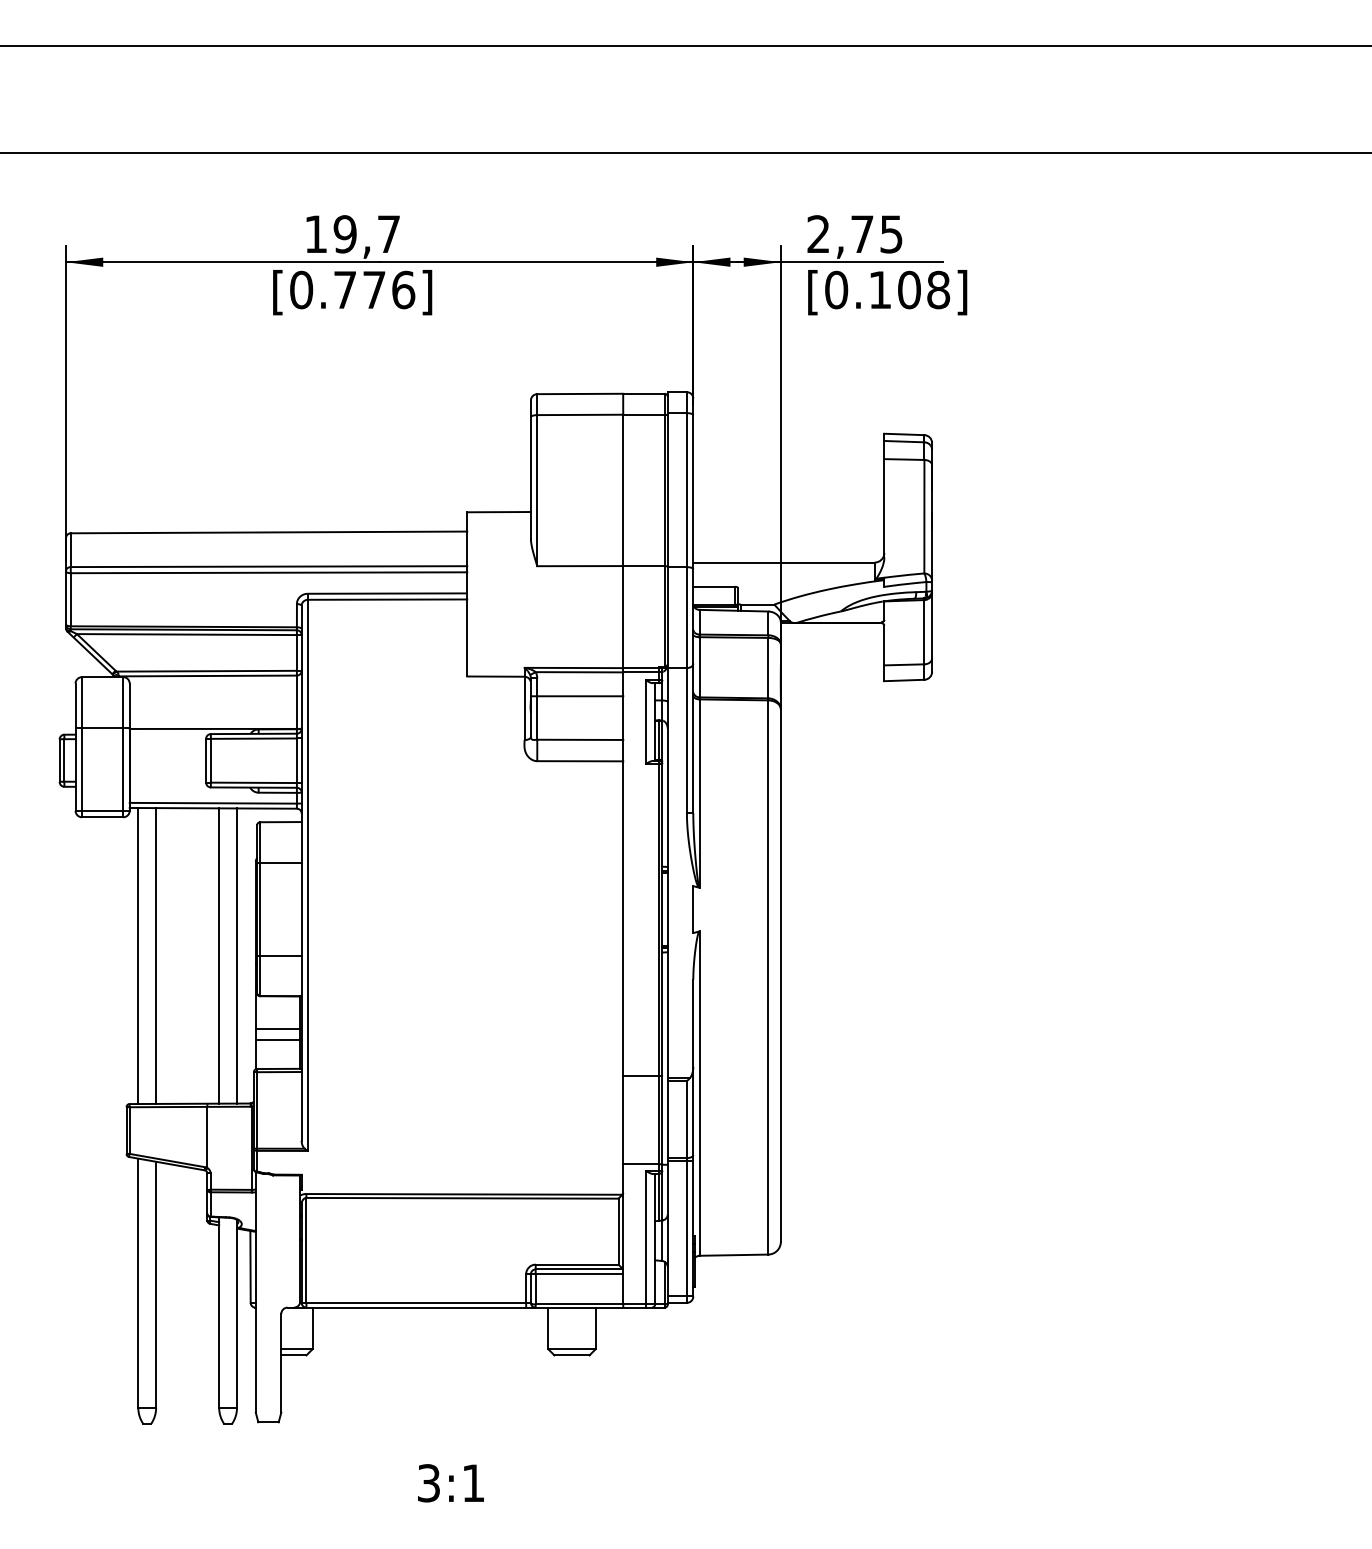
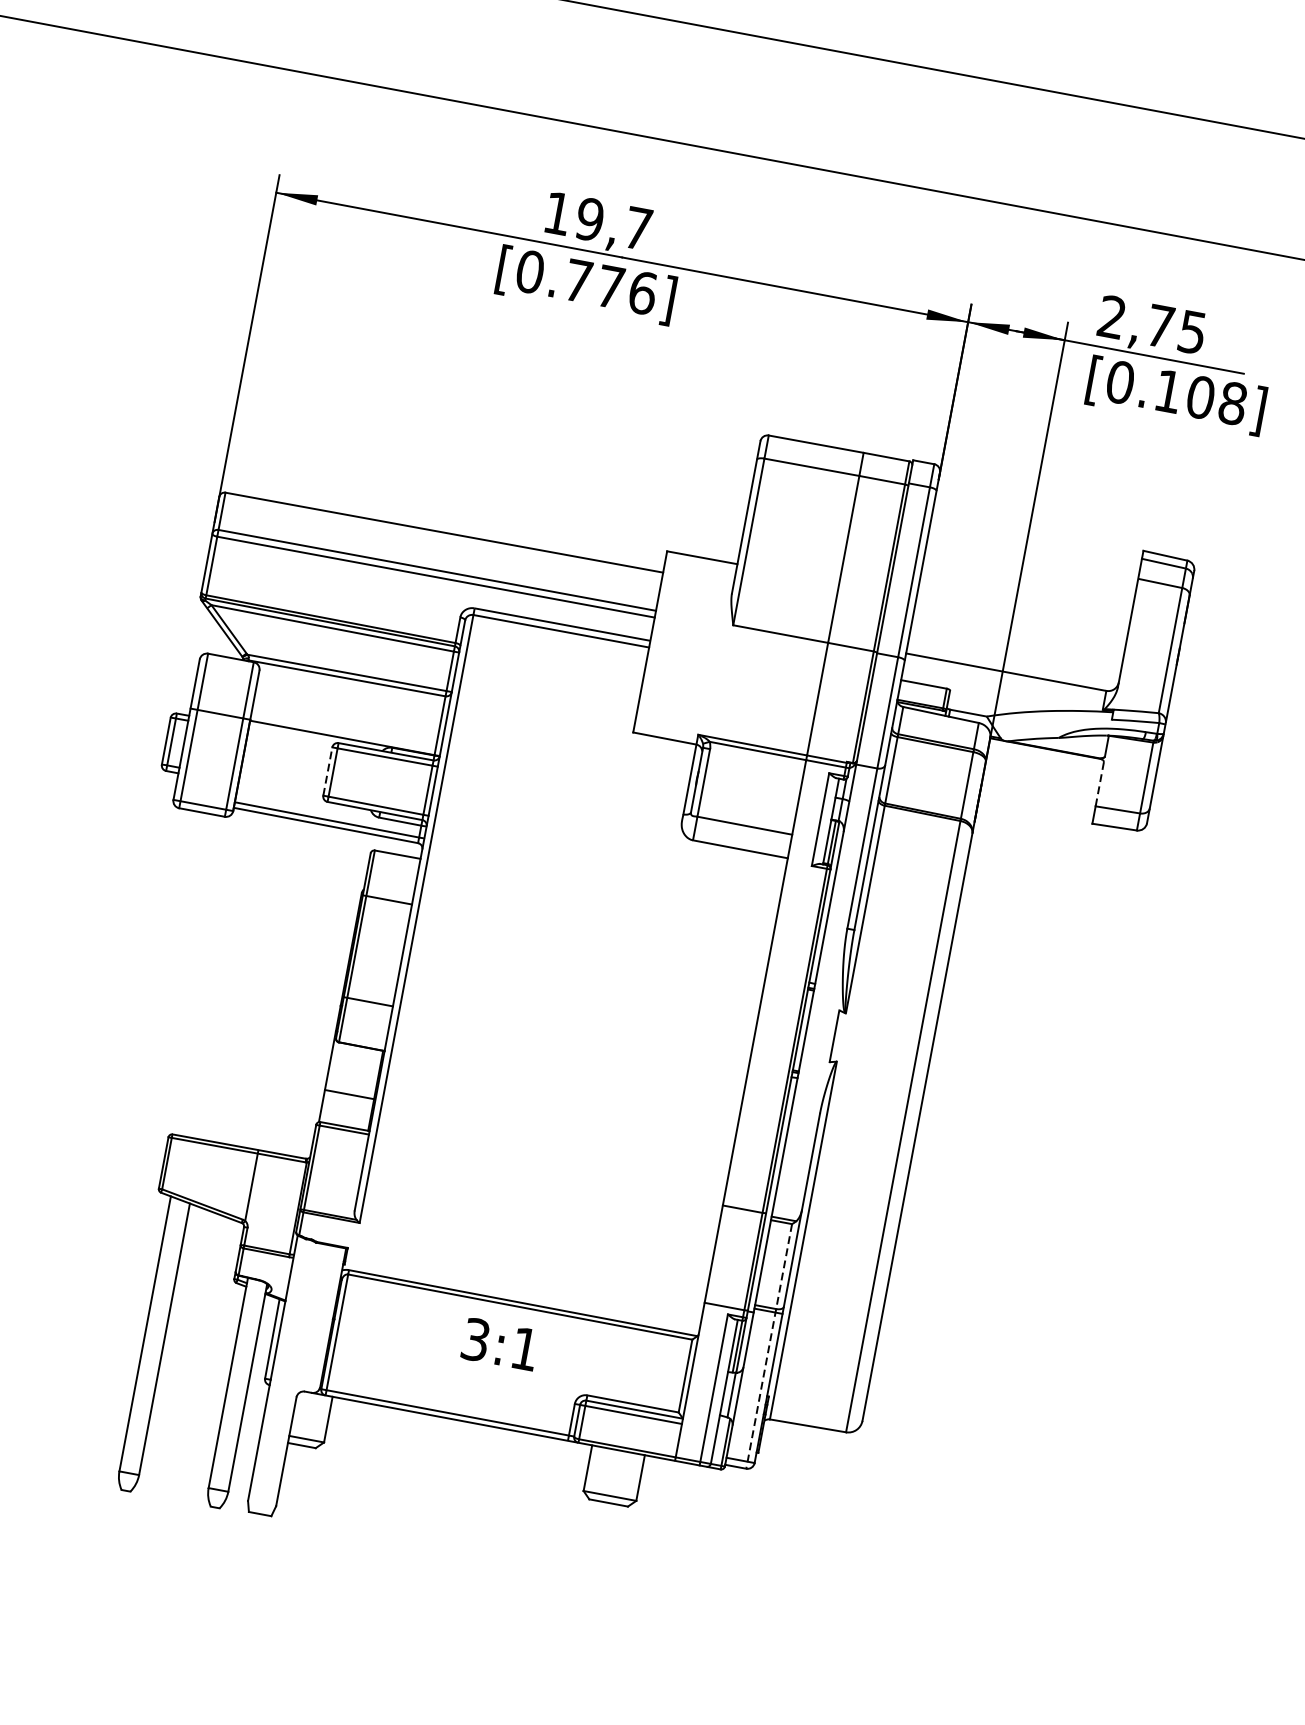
line: (884, 645) -> (1099, 784), solid -> dashed
line: (576, 696) -> (749, 777), removed
line: (206, 760) -> (328, 771), solid -> dashed
line: (156, 955) -> (232, 976), removed
line: (219, 955) -> (302, 989), removed
line: (237, 955) -> (322, 992), removed
line: (138, 956) -> (212, 973), removed
line: (277, 1028) -> (351, 1081), removed
line: (686, 1191) -> (768, 1345), solid -> dashed
text: (450, 1483) -> (499, 1344), moved

